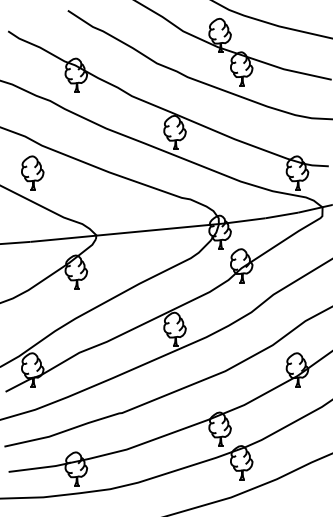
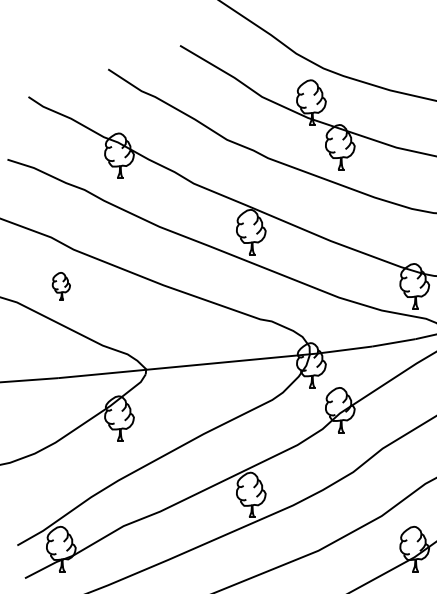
part: (32, 172) -> (60, 285), size x0.6

